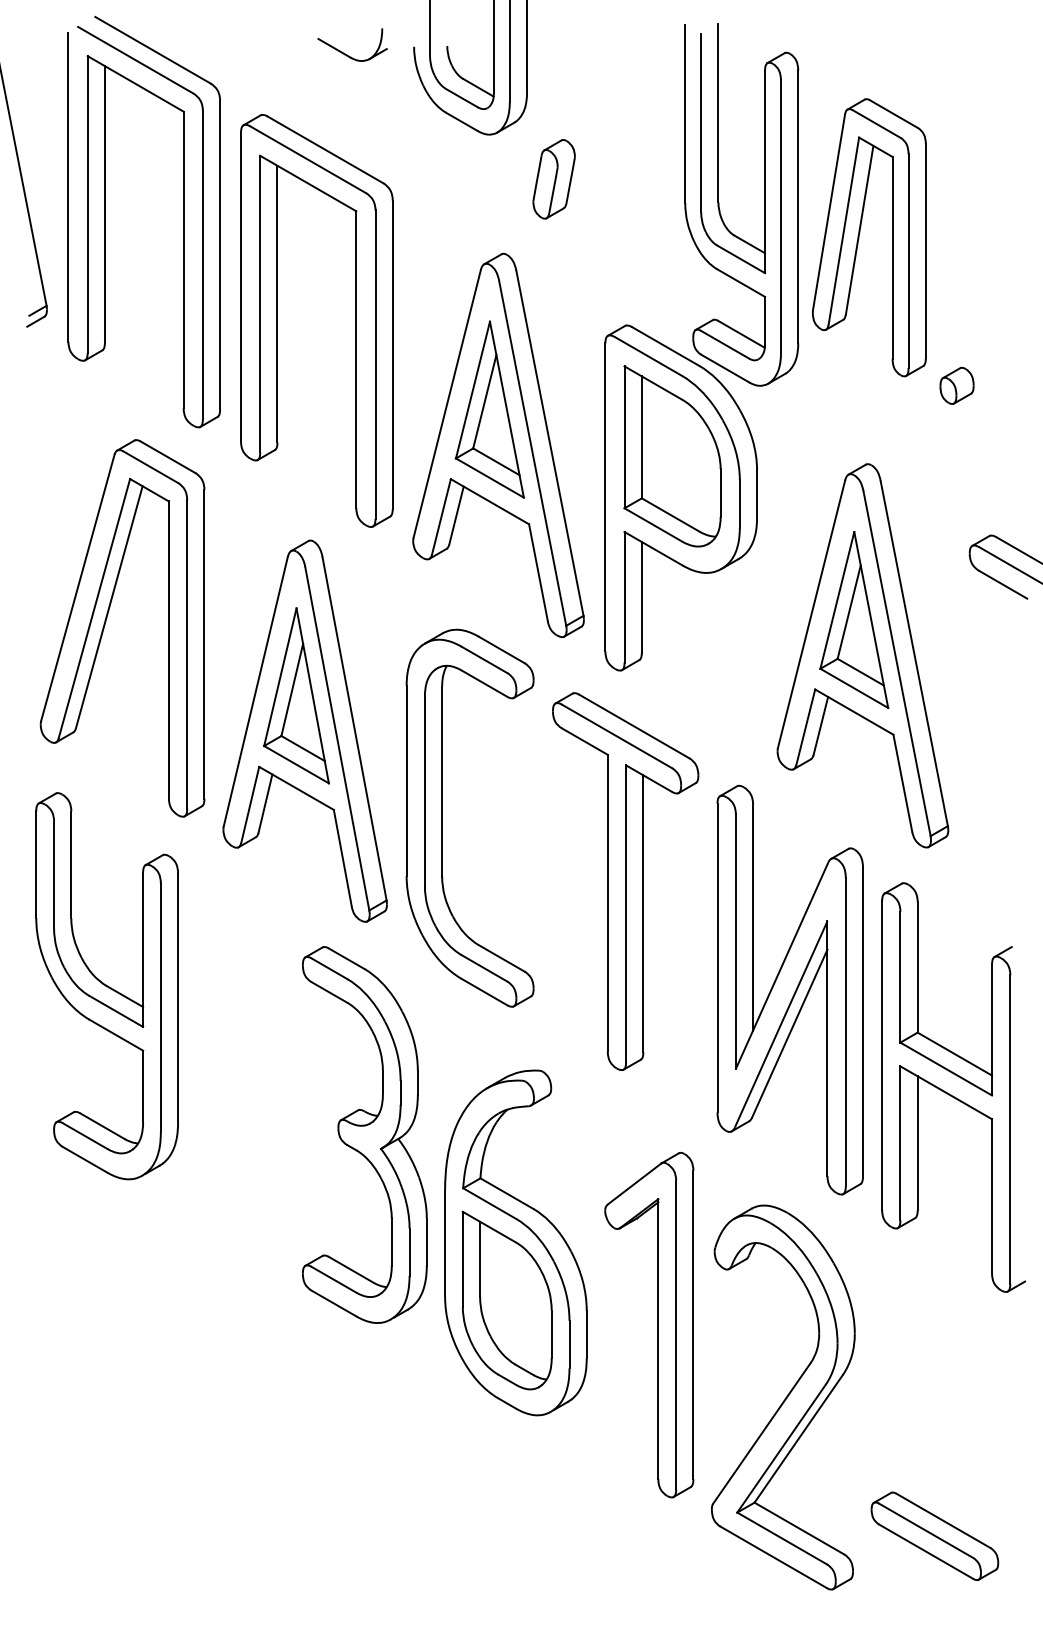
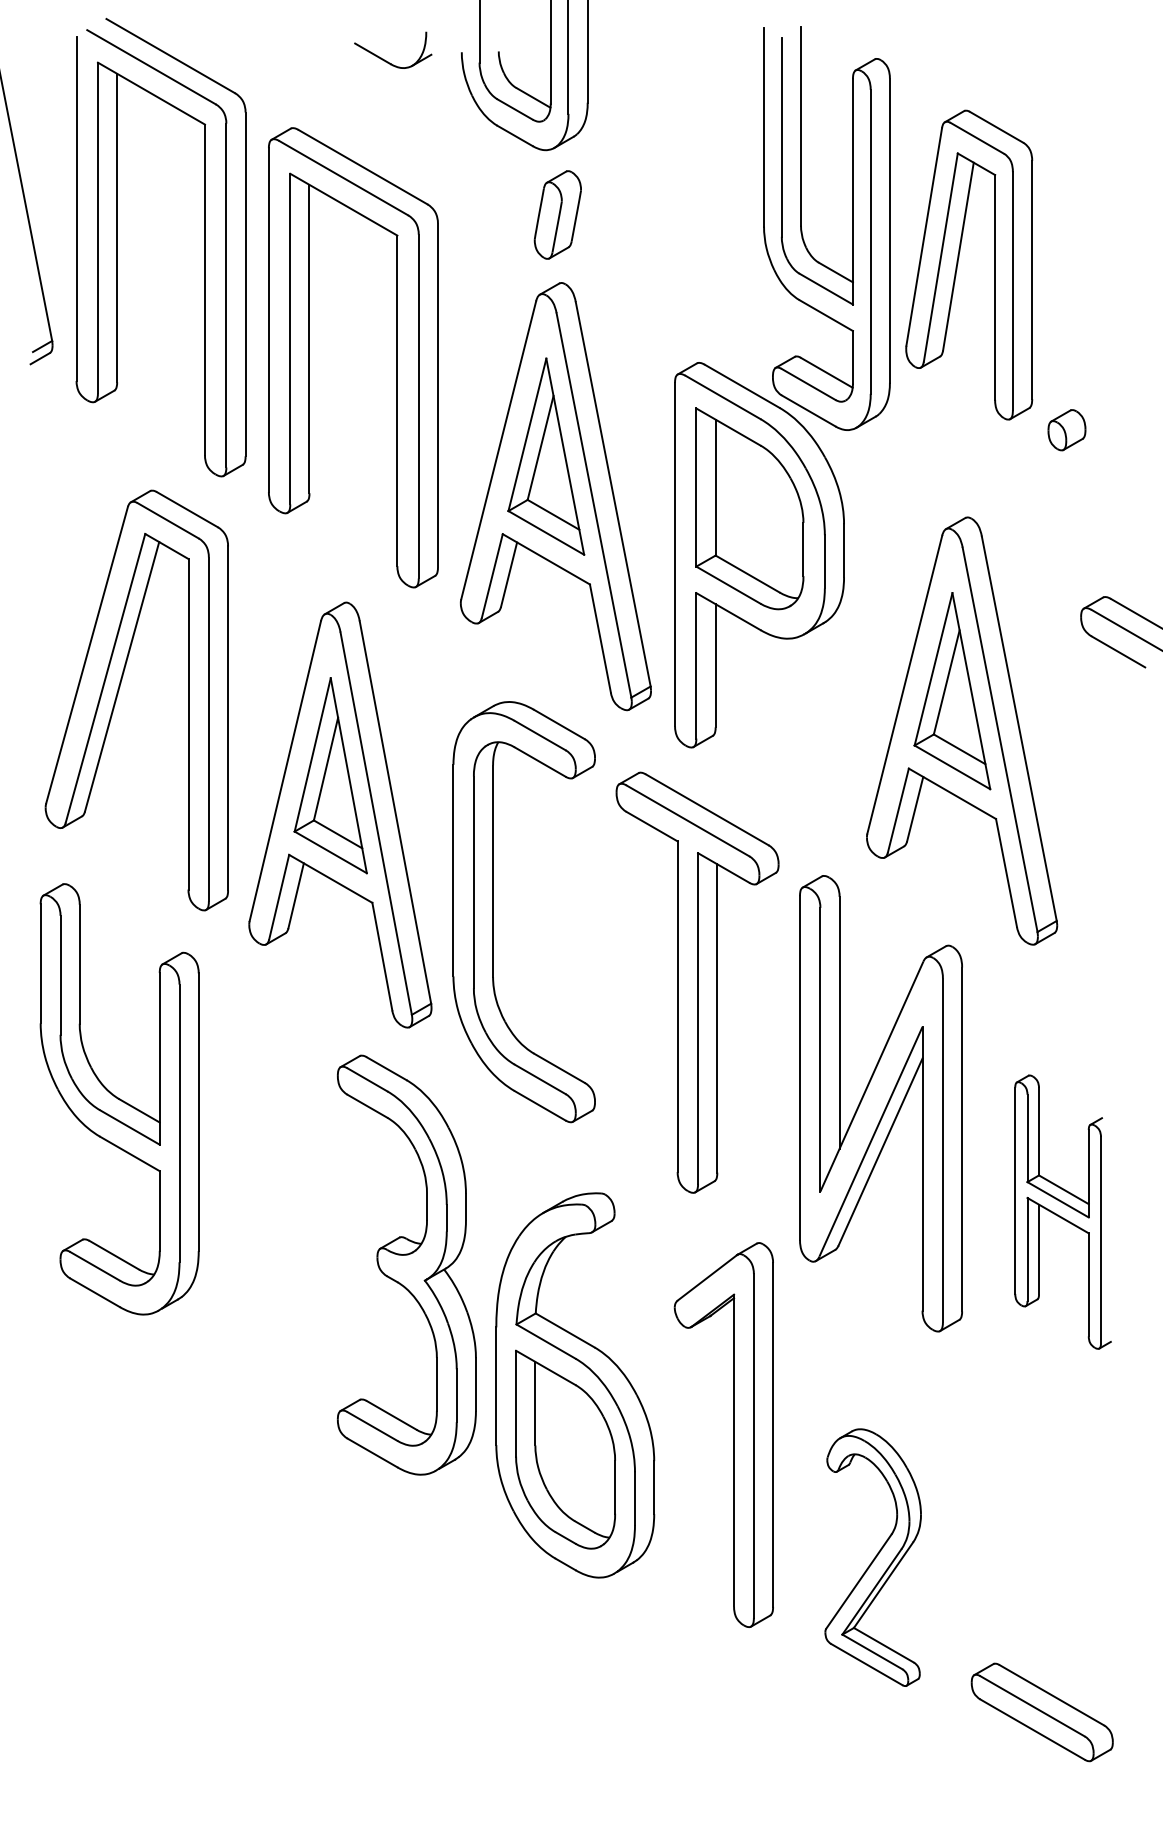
part: (553, 178) -> (557, 214), moved
part: (953, 1086) -> (1062, 1211), size x0.6
part: (657, 1324) -> (733, 1434), moved
part: (782, 1397) -> (872, 1557), size x0.6

